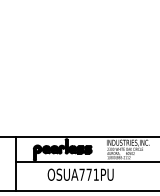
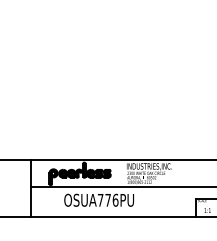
text: (96, 174) -> (115, 199), OSUA771PU -> OSUA776PU

